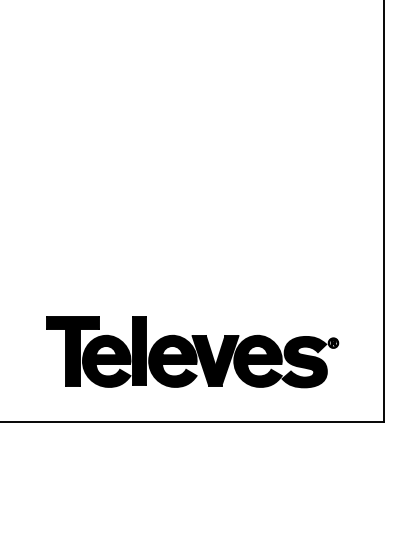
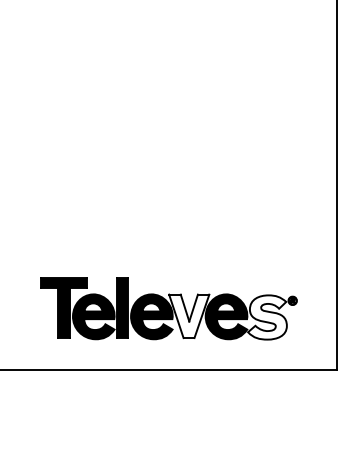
fill: (215, 360) -> (189, 316), removed
fill: (304, 361) -> (267, 316), removed

